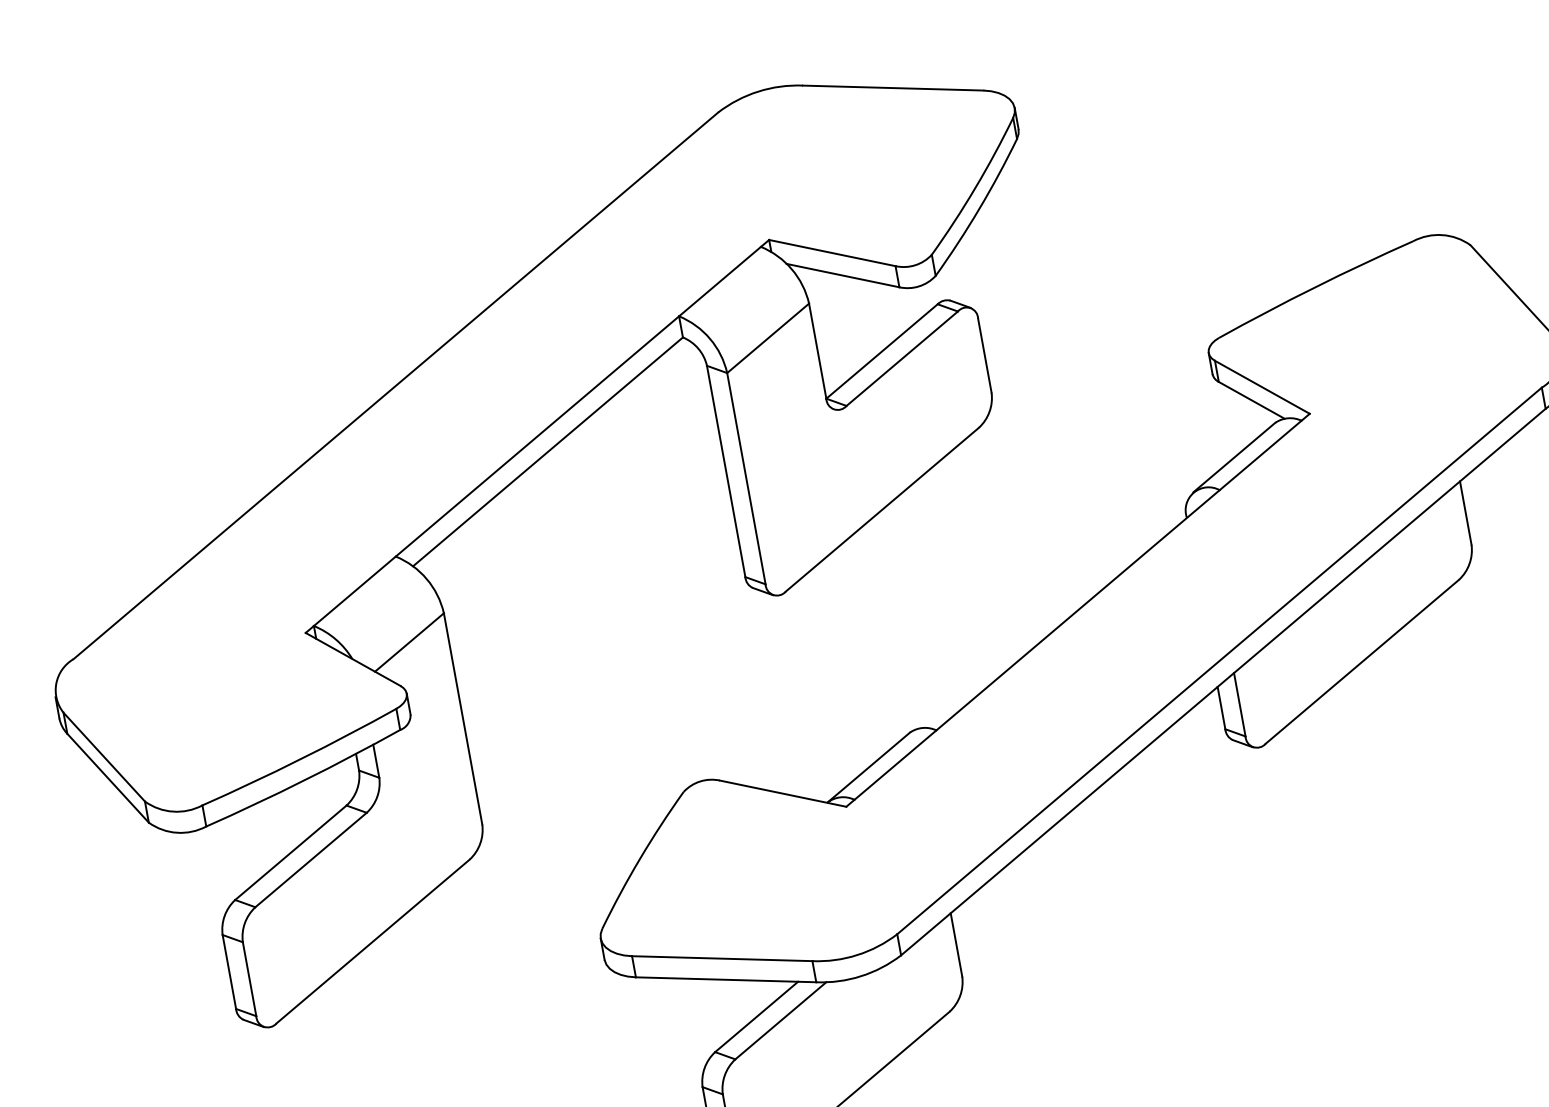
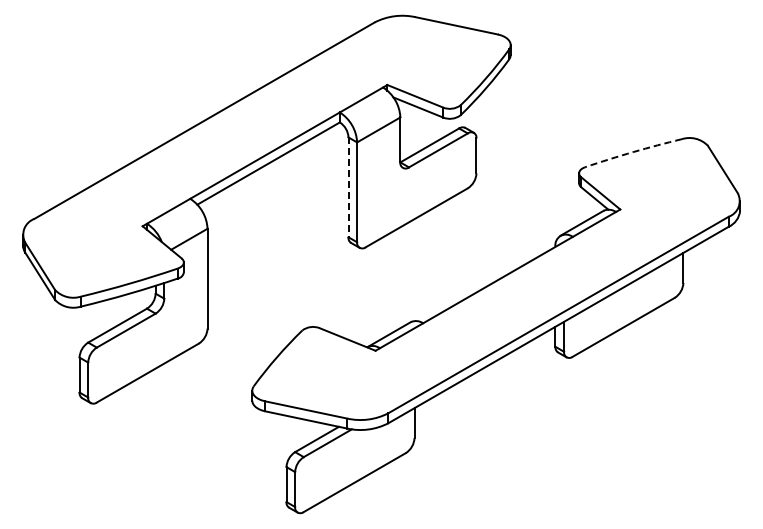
arc: (1315, 288) -> (633, 152), solid -> dashed
line: (726, 471) -> (348, 187), solid -> dashed

